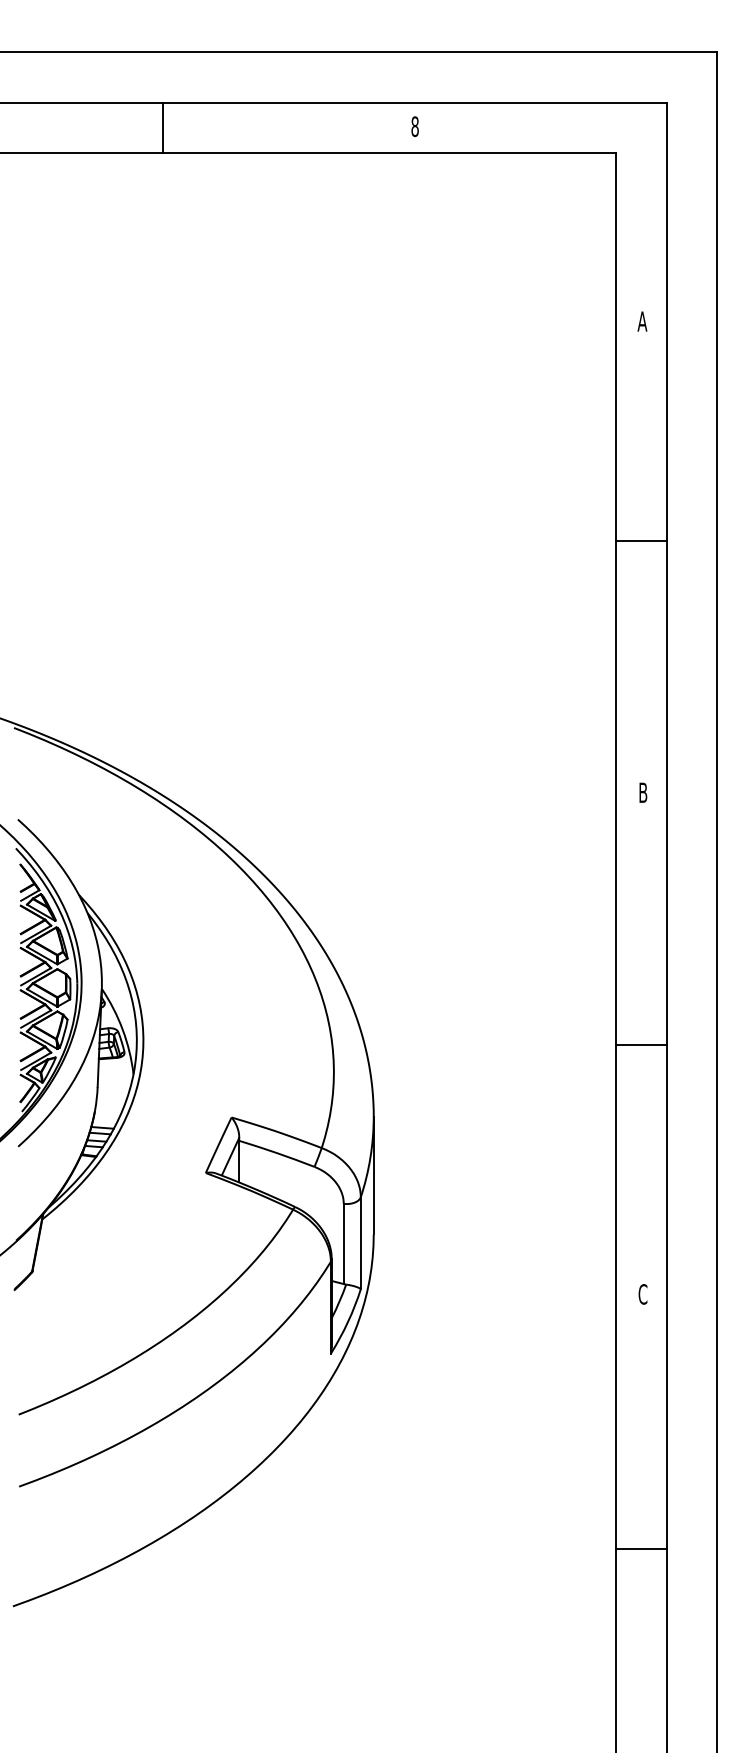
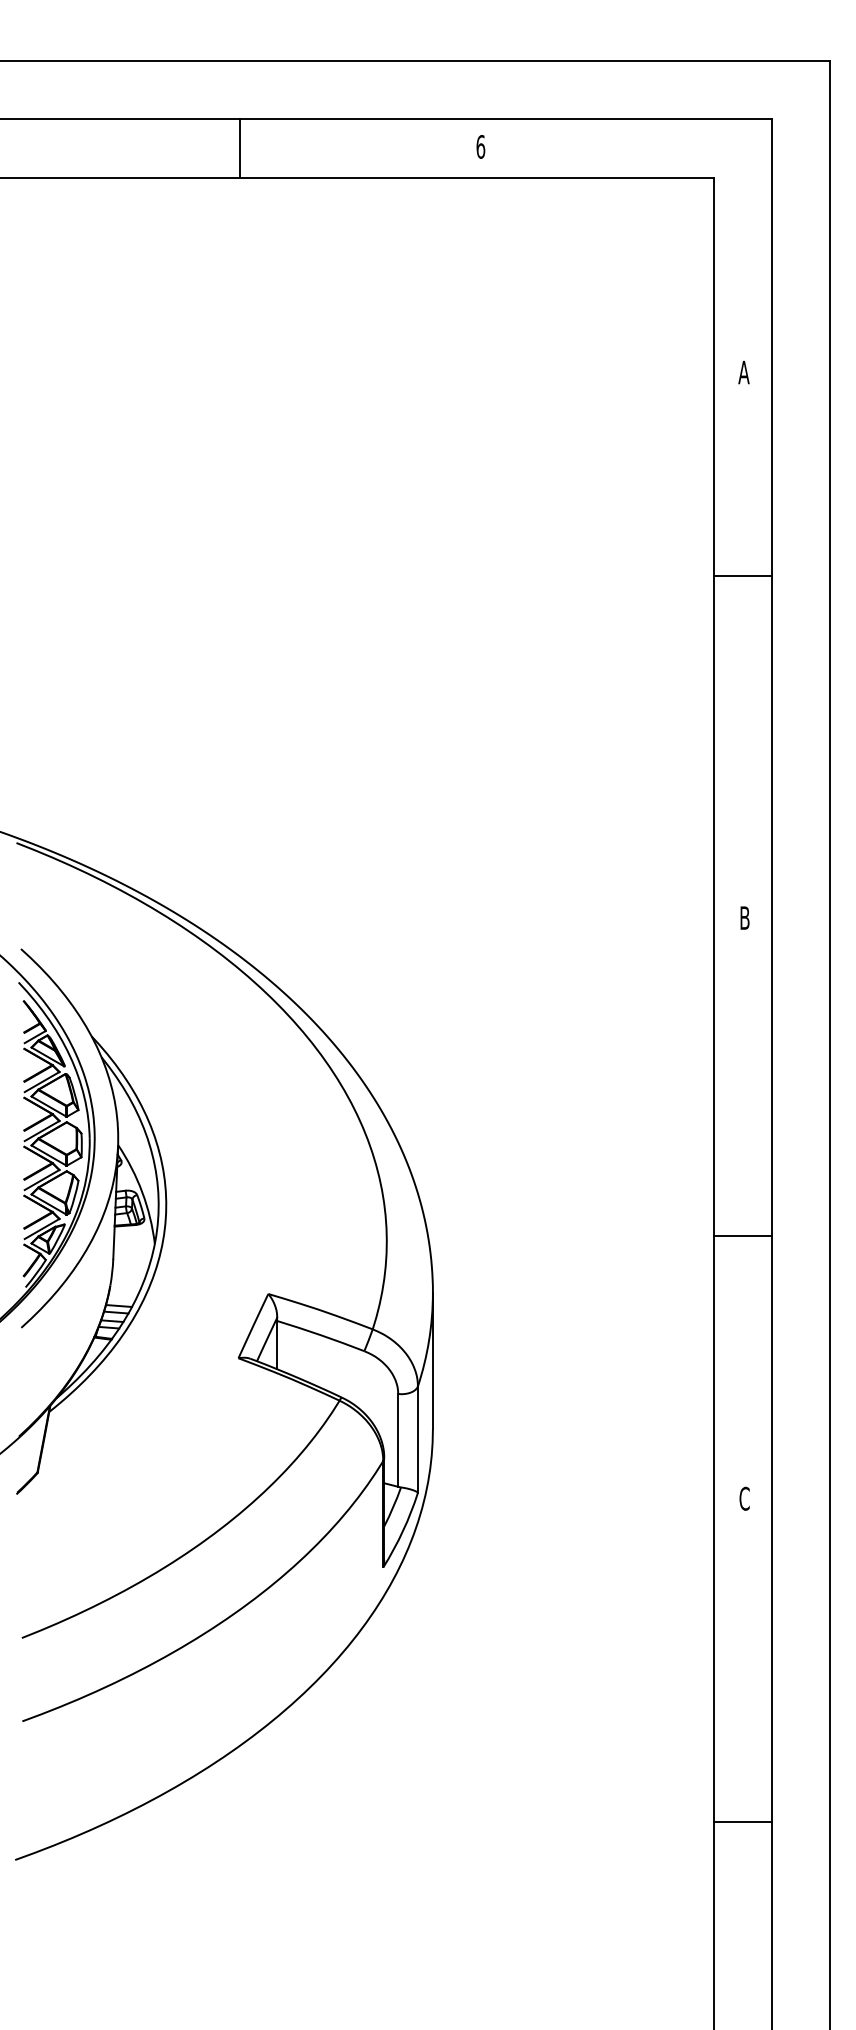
text: (414, 126) -> (480, 146), 8 -> 6
line: (162, 128) -> (239, 148), moved
line: (641, 540) -> (742, 575), moved
line: (641, 1044) -> (742, 1235), moved
line: (641, 1548) -> (742, 1822), moved

